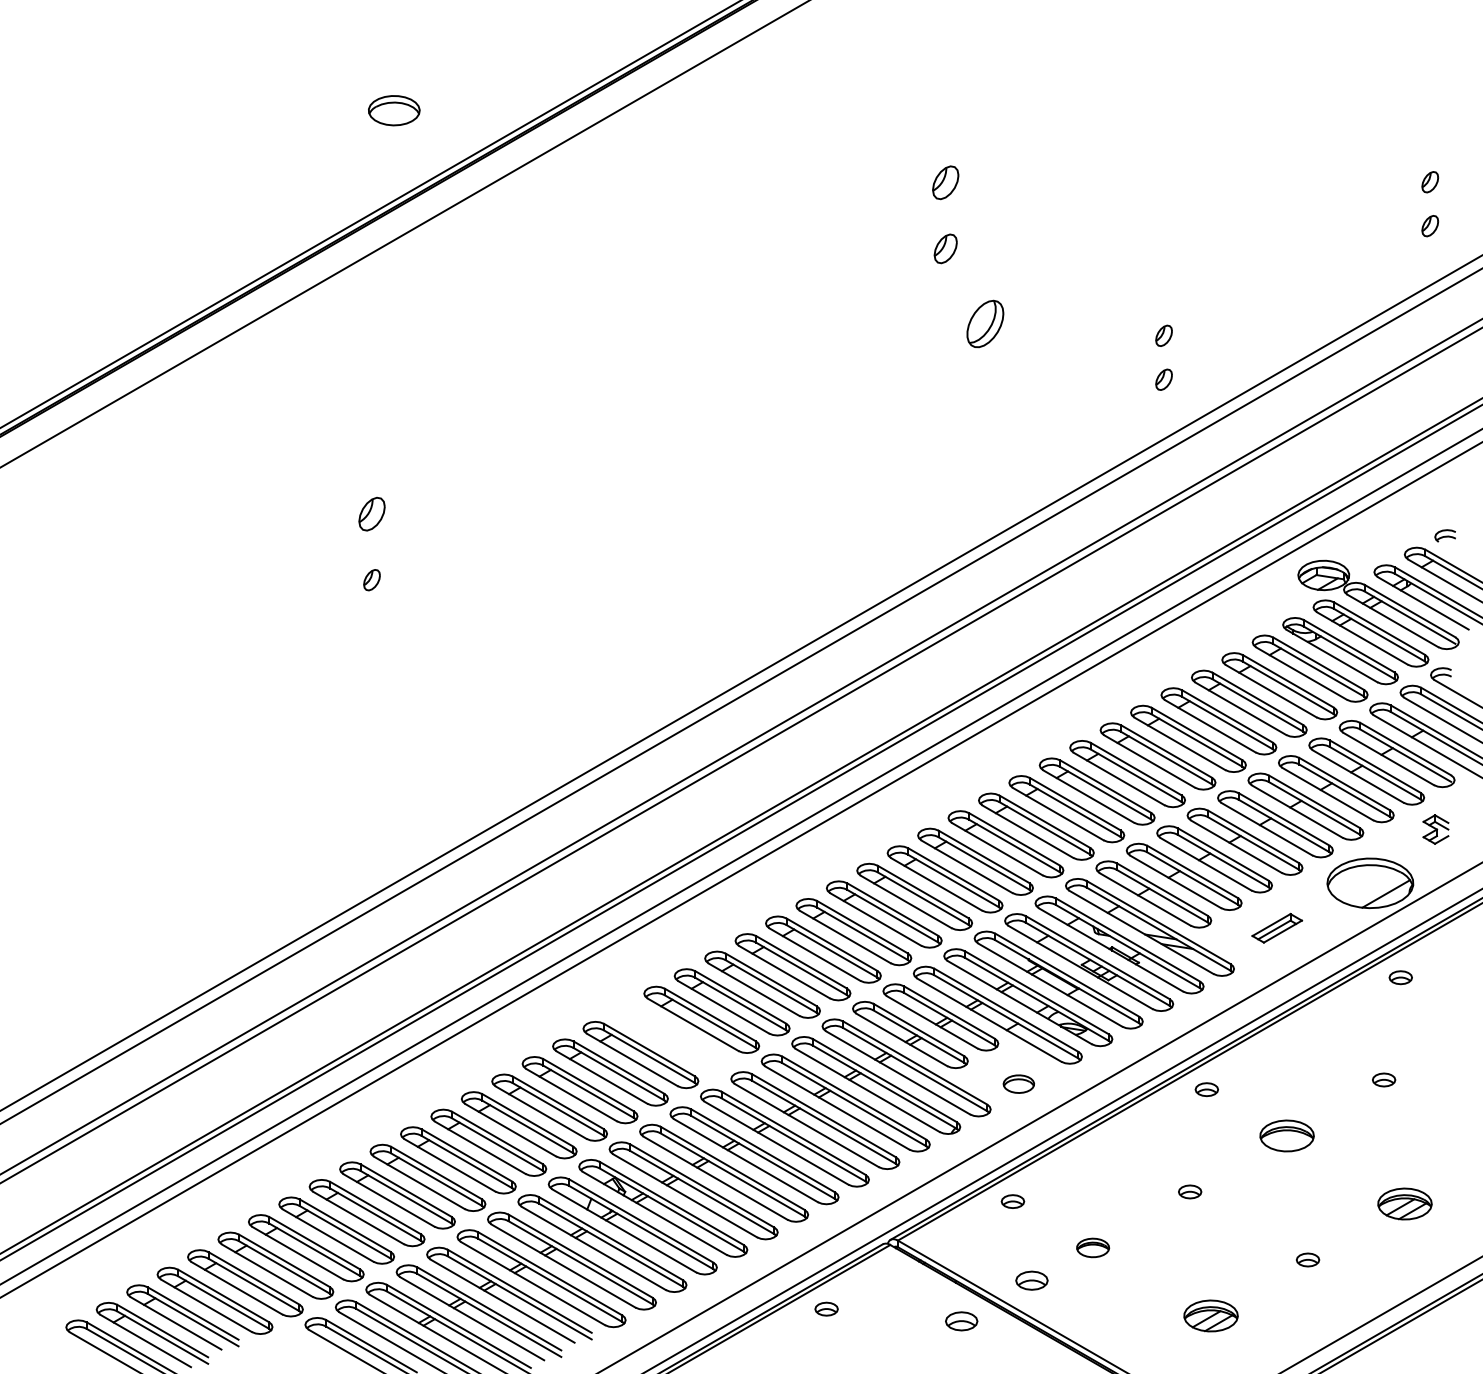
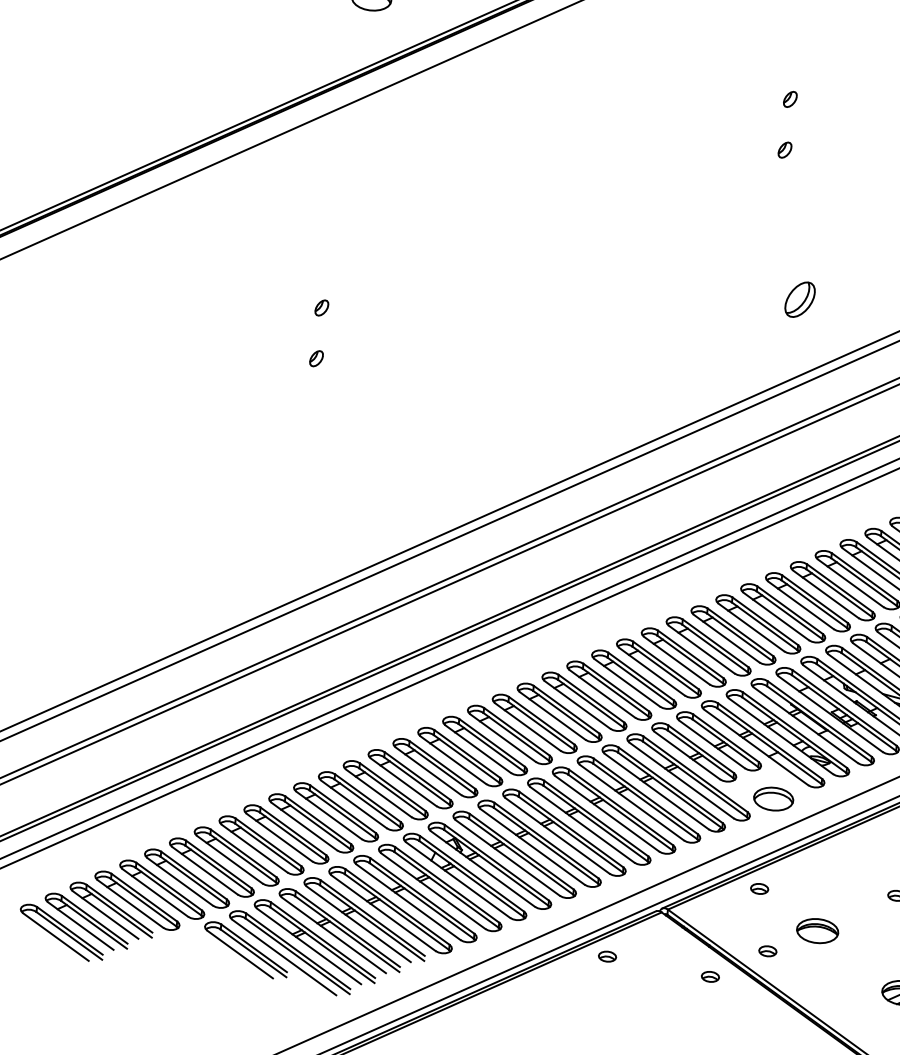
part: (945, 183) -> (790, 99), size x0.62
part: (945, 248) -> (784, 149), size x0.71
part: (985, 323) -> (800, 299), moved
part: (371, 514) -> (321, 308), size x0.62
part: (671, 1037) -> (510, 734), added
part: (1018, 1083) -> (773, 798), size x1.67
part: (1092, 1247) -> (817, 930), size x1.67
part: (1031, 1280) -> (767, 951), size x0.71
part: (961, 1320) -> (710, 976), size x0.71

